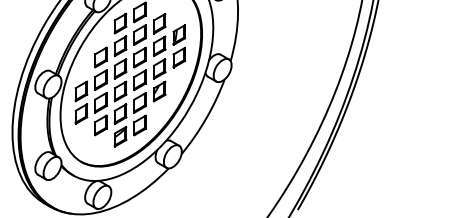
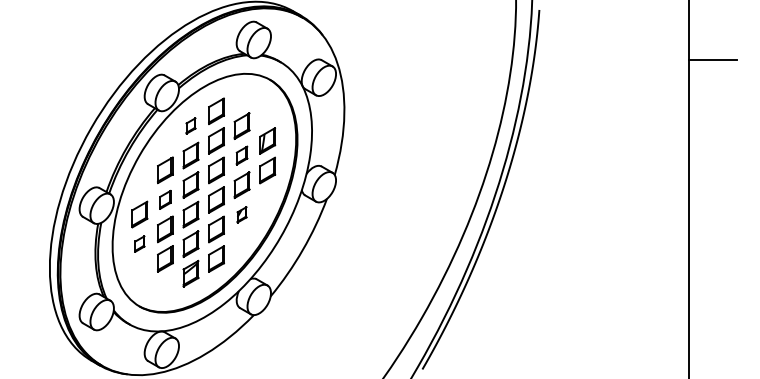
part: (120, 23) -> (190, 125), size x0.6
part: (159, 46) -> (241, 155), size x0.7
part: (101, 79) -> (165, 199), size x0.7
part: (159, 91) -> (241, 214), size x0.6
part: (81, 113) -> (139, 243), size x0.6

